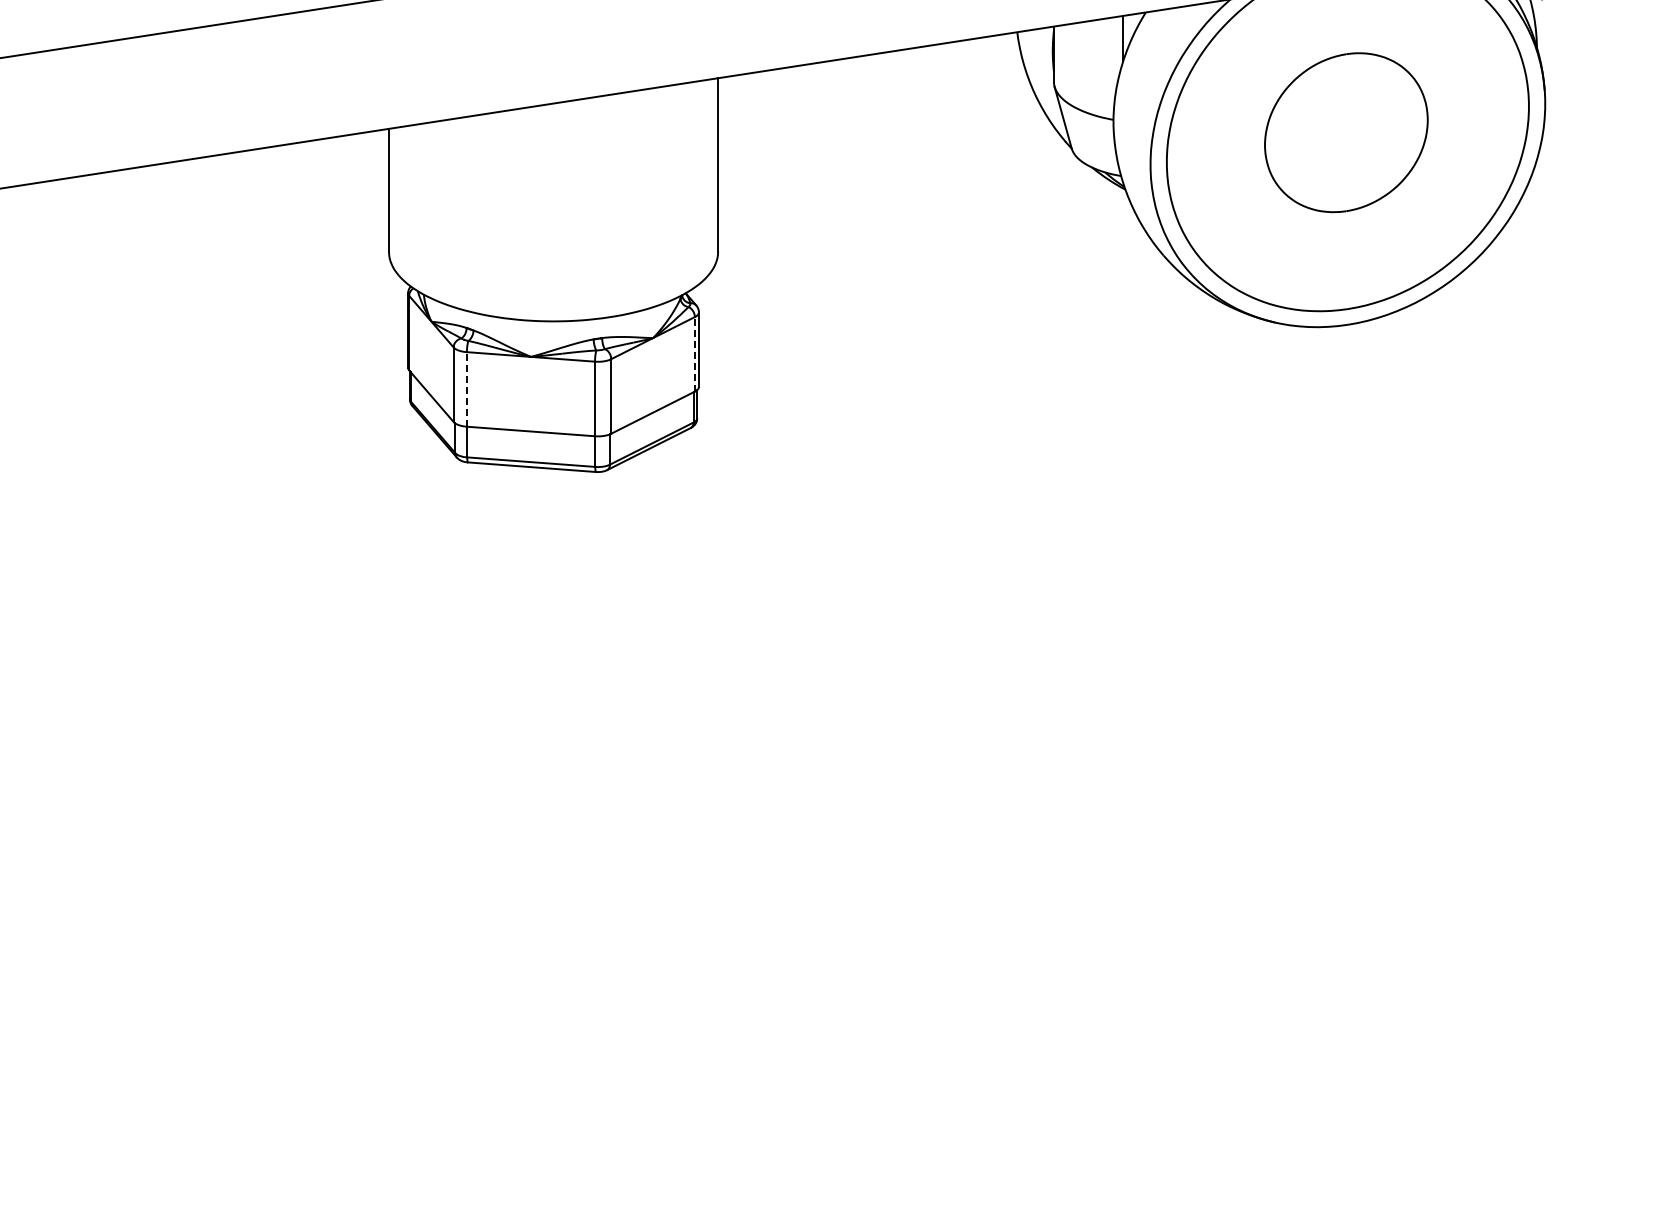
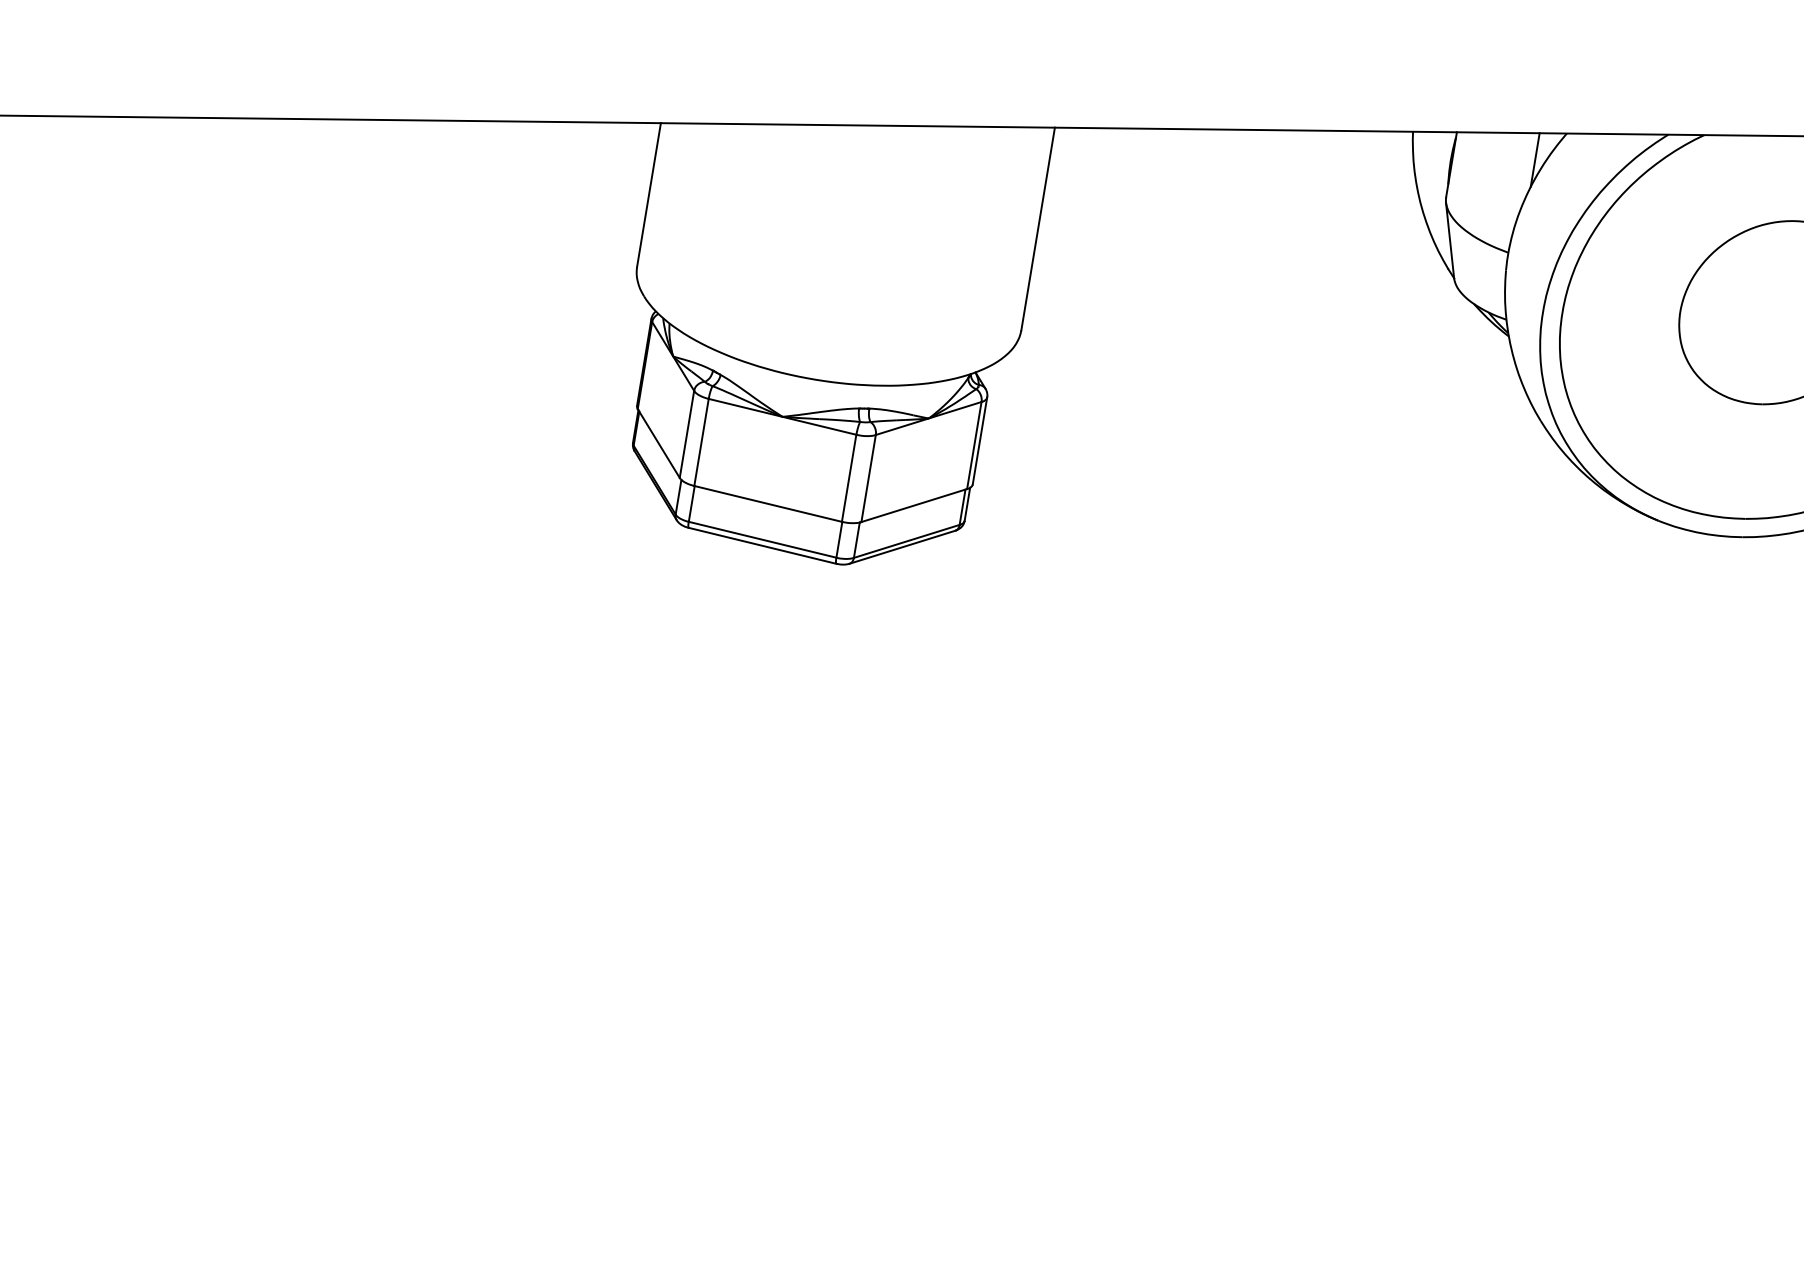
line: (694, 353) -> (974, 444), dashed -> solid
line: (466, 388) -> (701, 441), dashed -> solid

